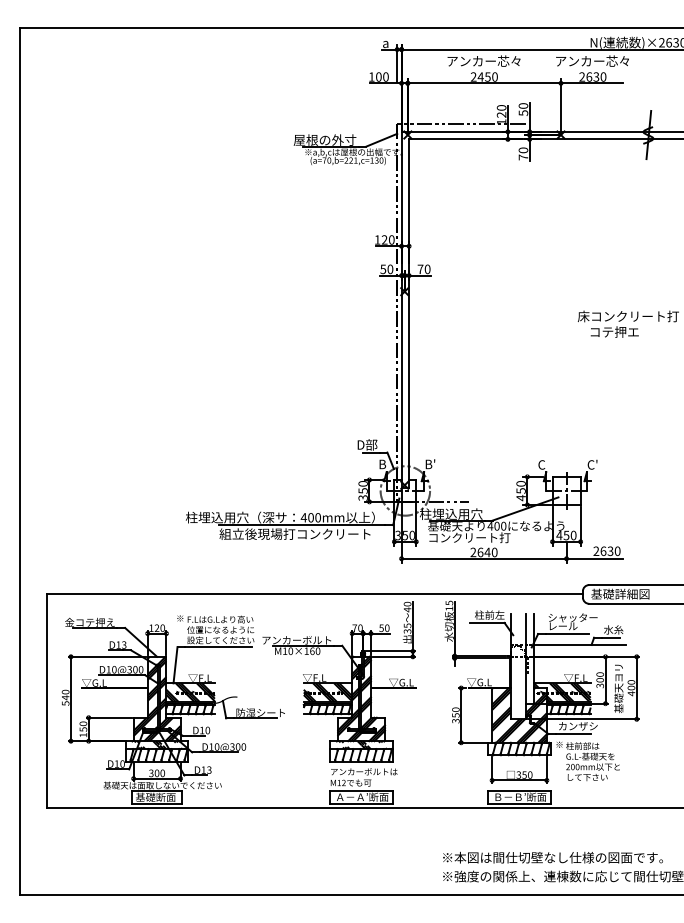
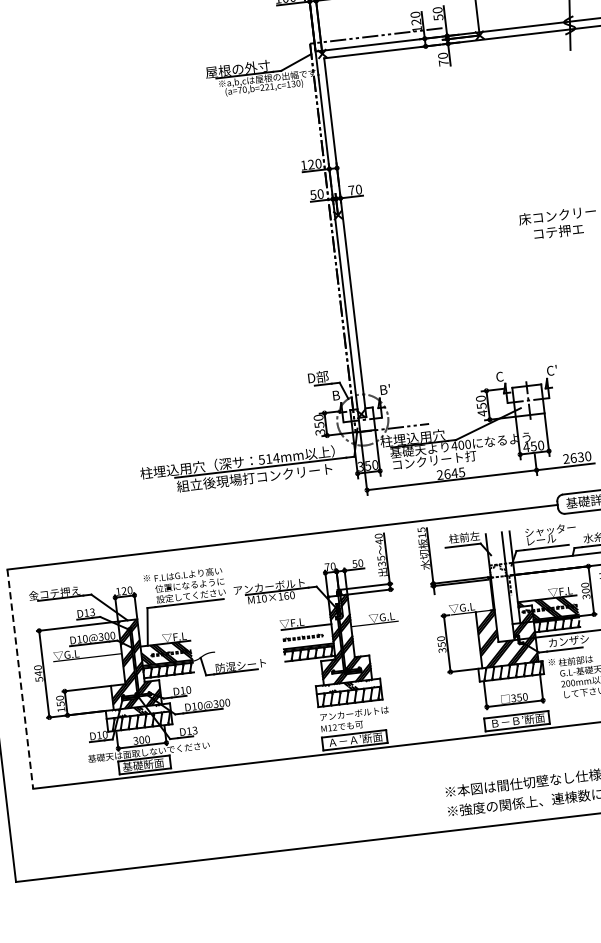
text: (310, 517) -> (268, 458), 400mm -> 514mm
text: (494, 552) -> (461, 472), 2640 -> 2645
hatch: (327, 692) -> (307, 636), removed
line: (47, 701) -> (20, 679), solid -> dashed

